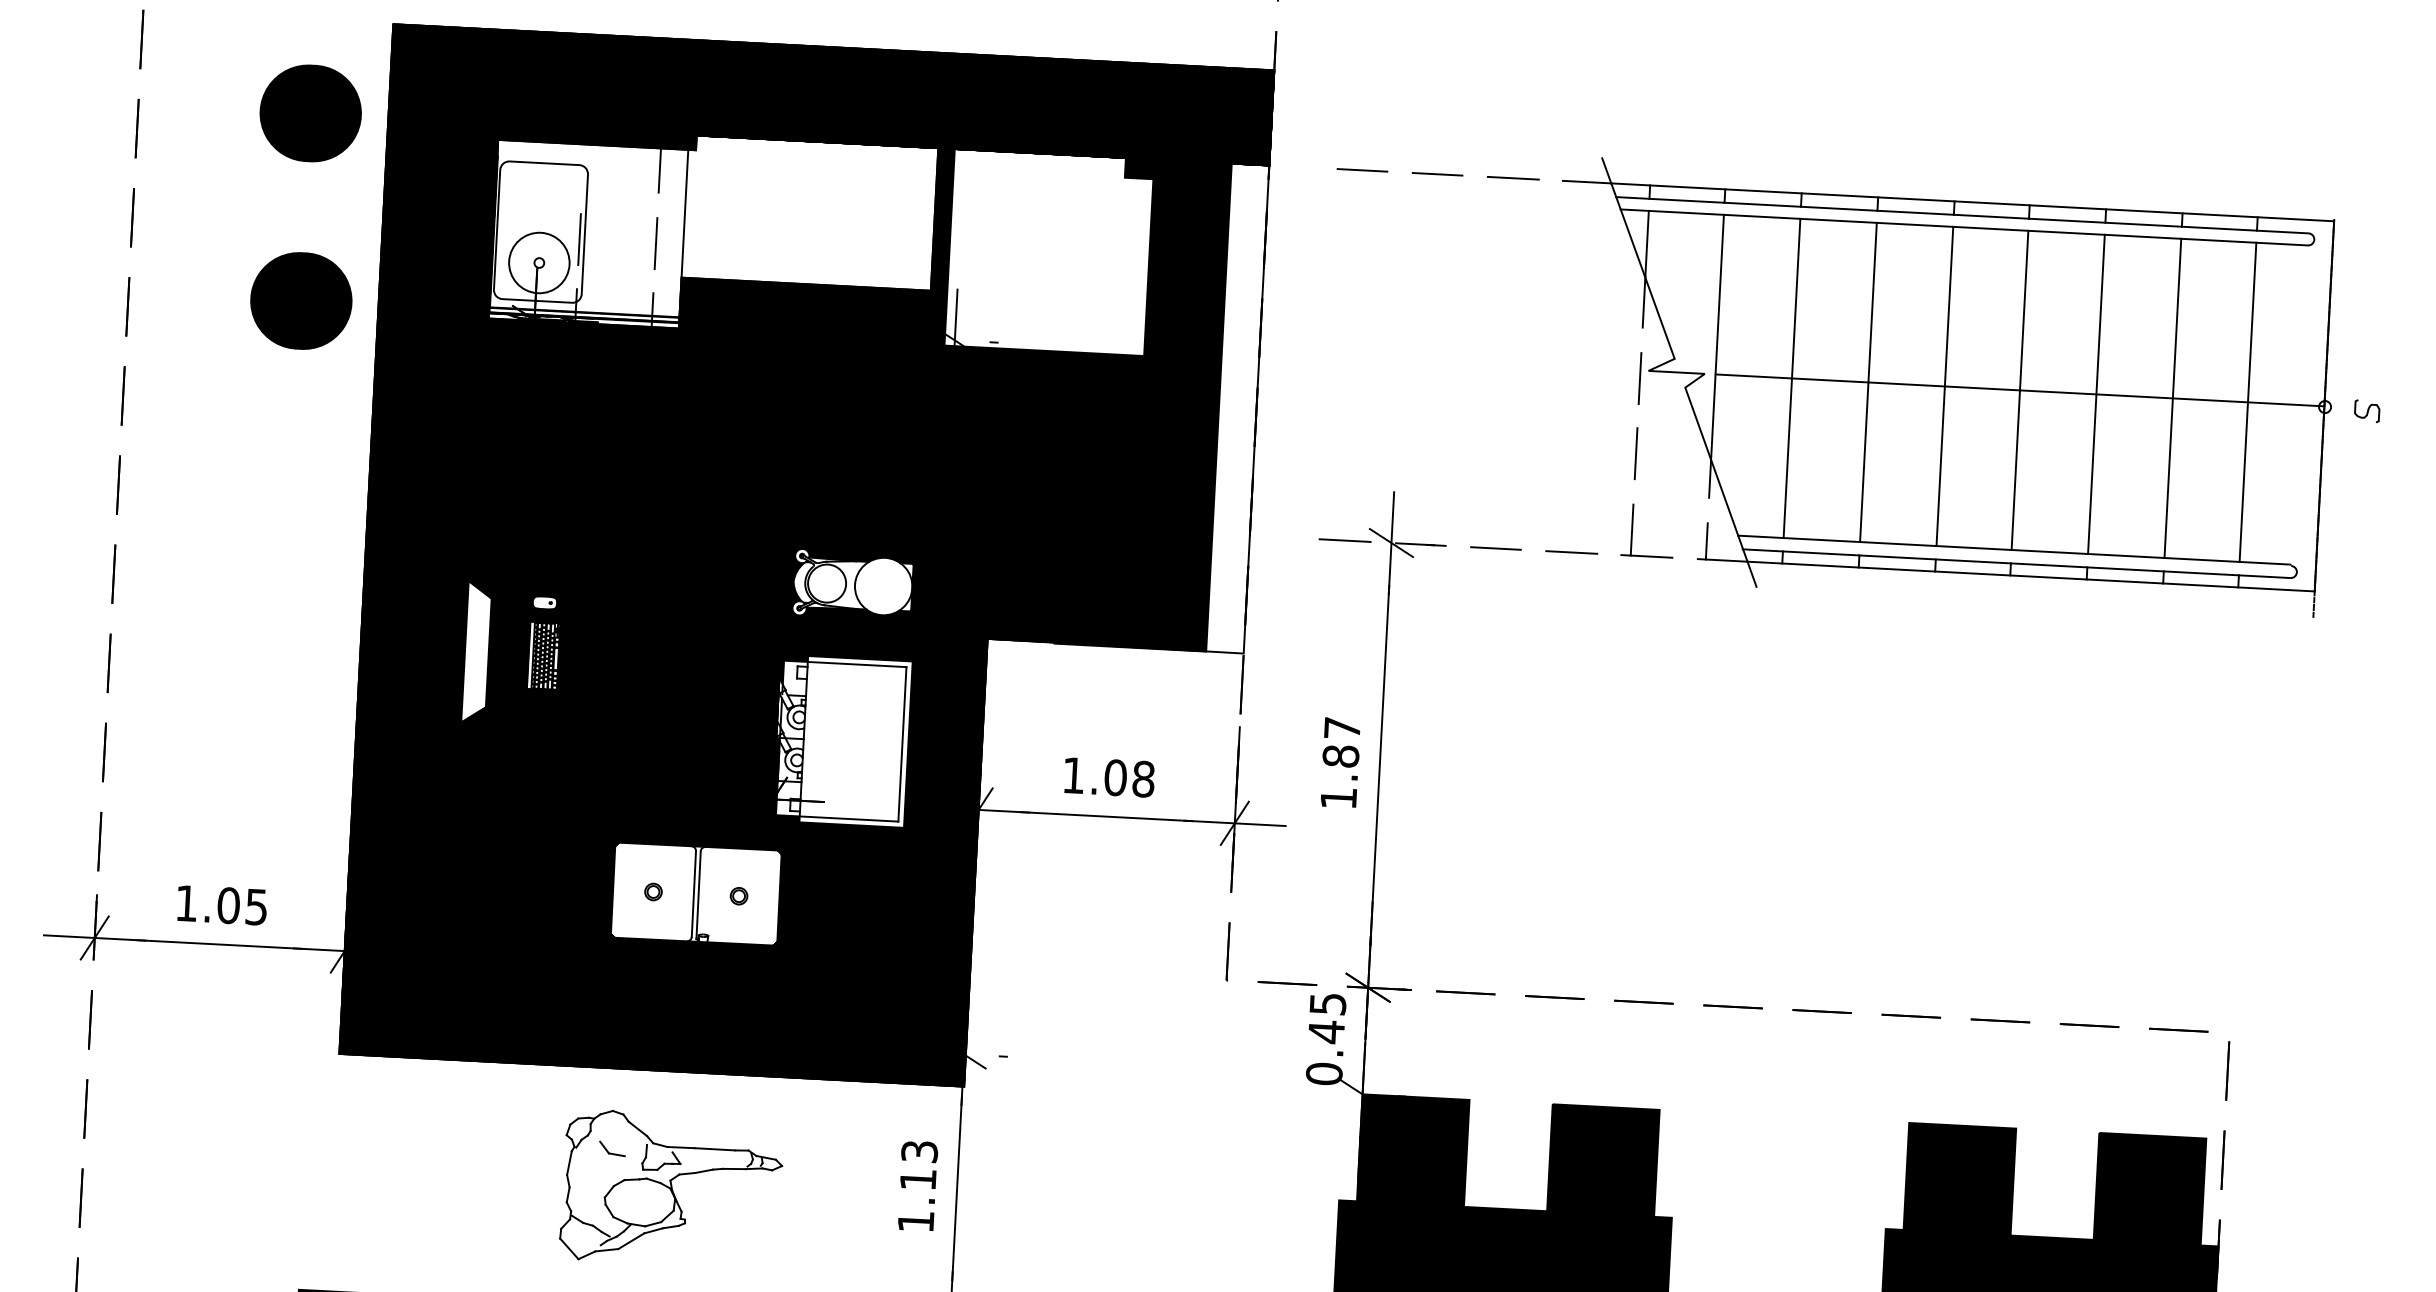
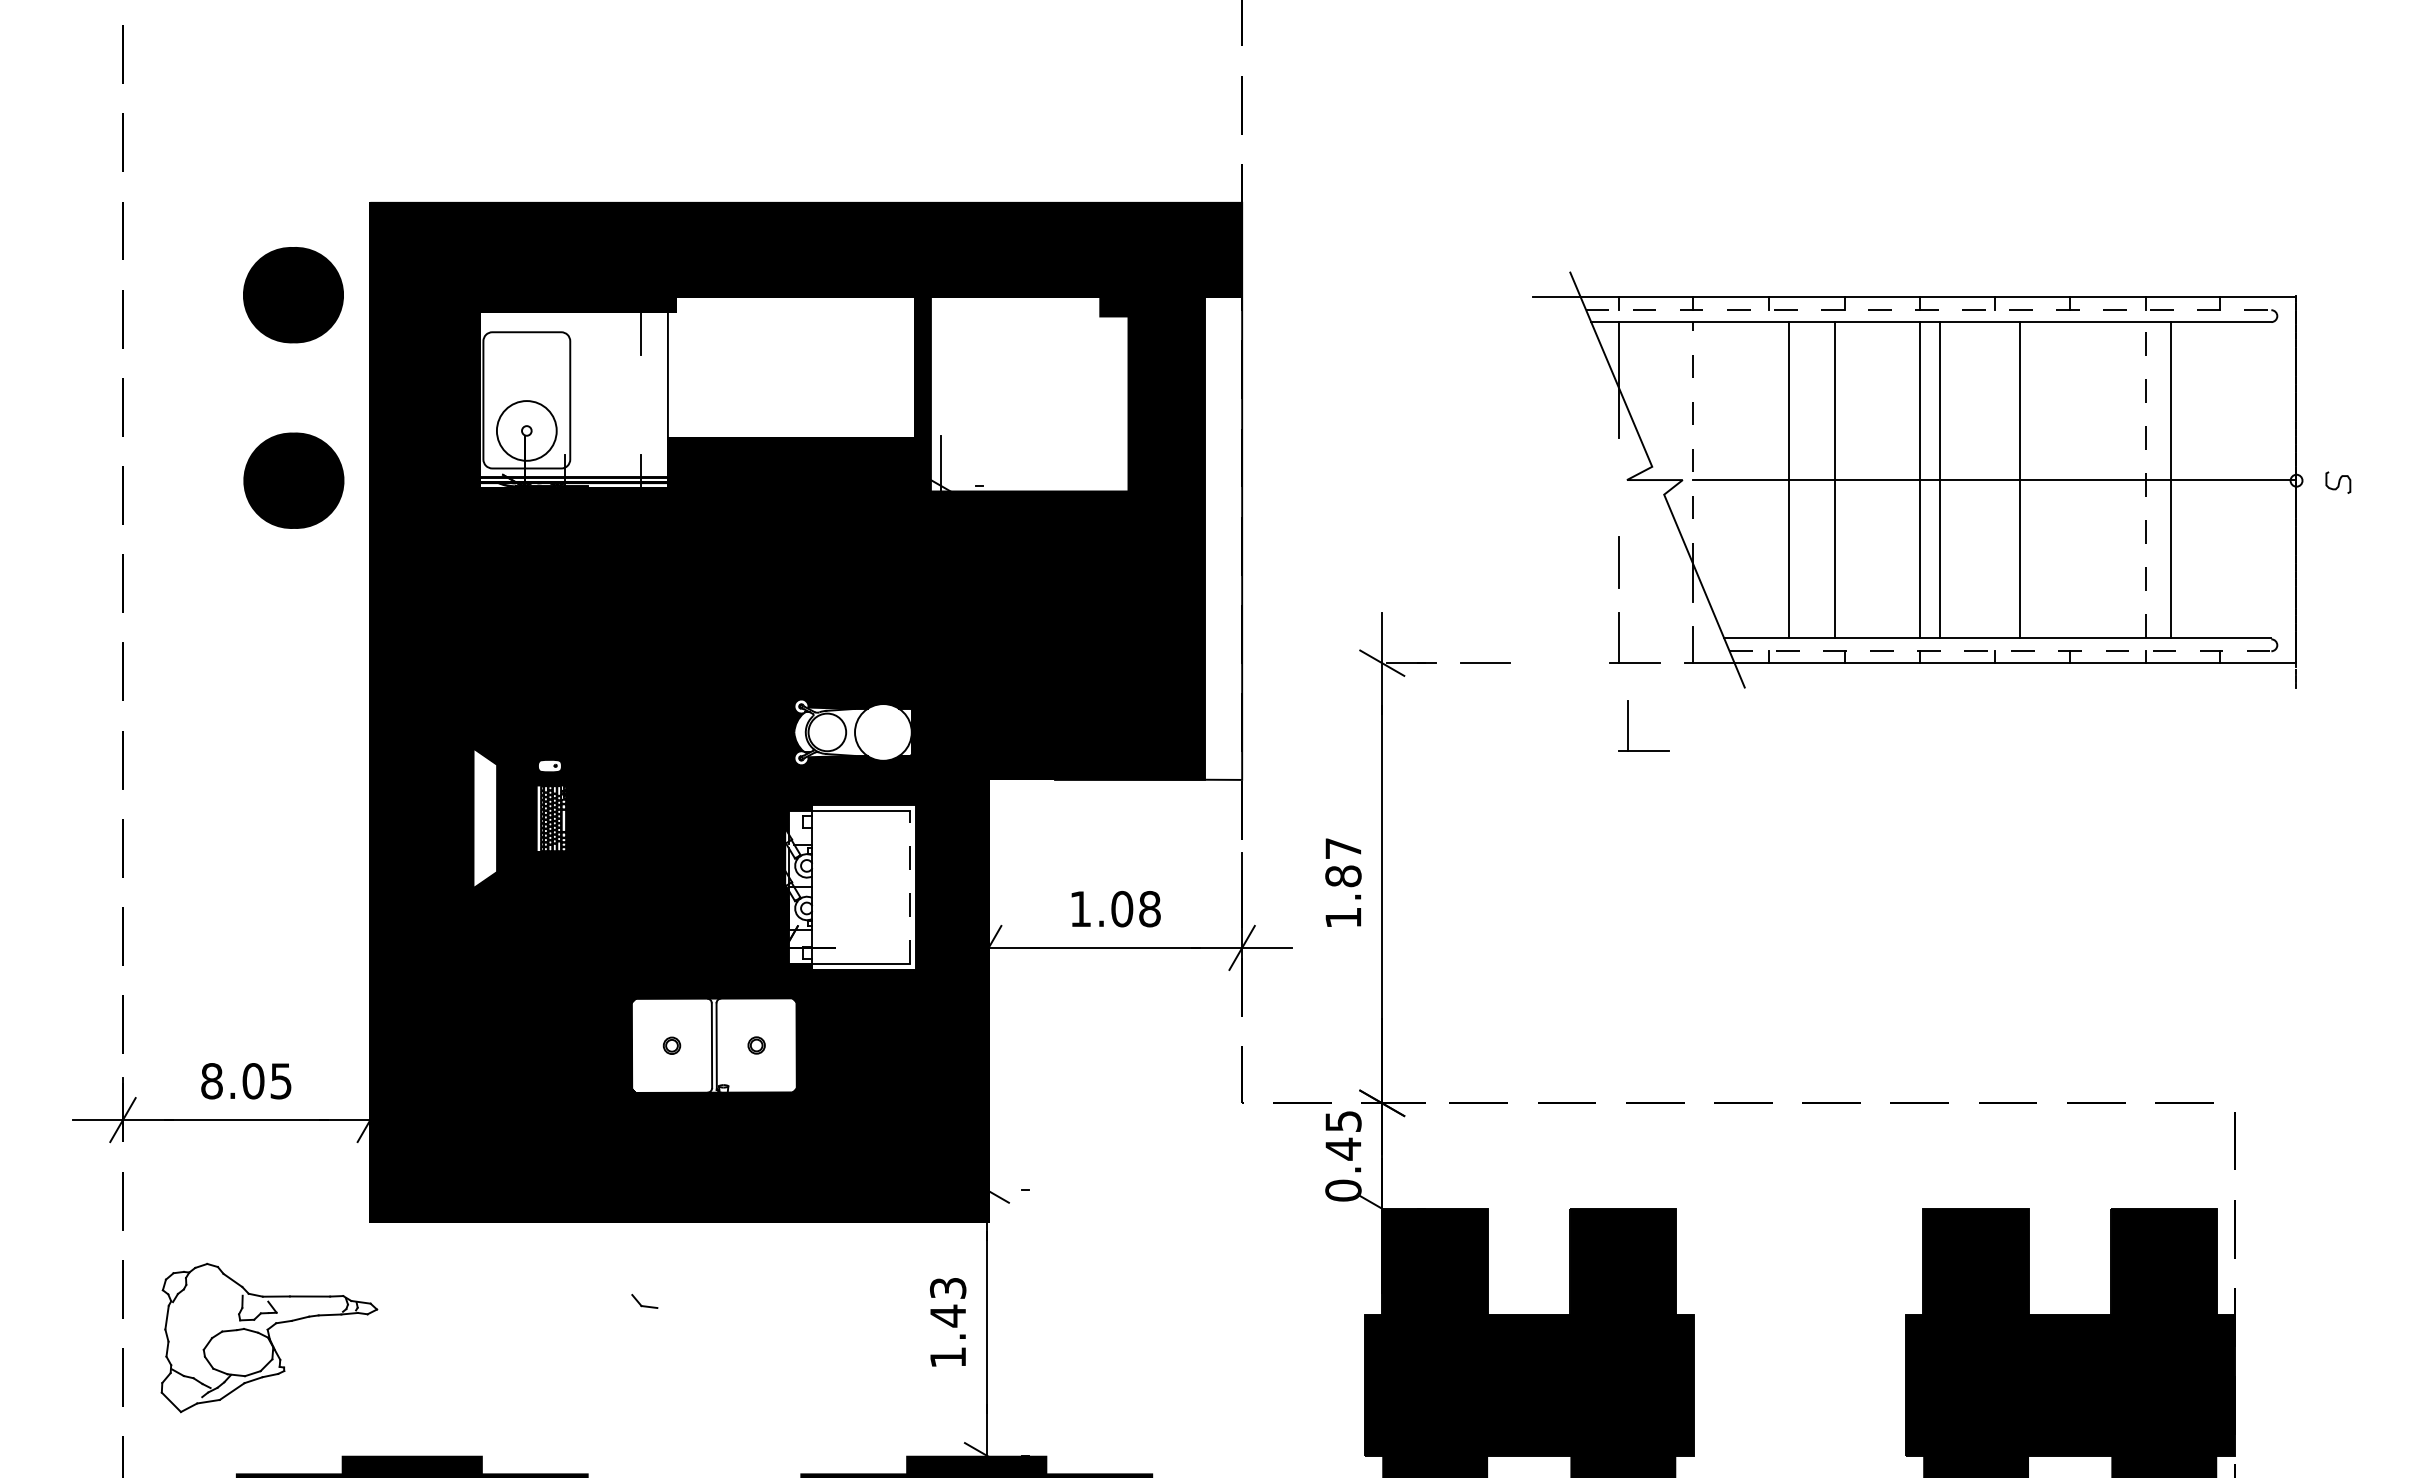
line: (1361, 169) -> (1333, 296), removed
line: (1437, 173) -> (1408, 296), removed
line: (1513, 177) -> (1483, 296), removed
line: (1962, 215) -> (1928, 310), solid -> dashed
line: (579, 239) -> (565, 405), removed
line: (655, 243) -> (640, 405), removed
line: (1717, 337) -> (1693, 443), solid -> dashed
line: (1640, 378) -> (1619, 487), removed
line: (1792, 378) -> (1835, 480), moved
line: (1868, 382) -> (1788, 480), moved
line: (2019, 390) -> (1939, 480), moved
line: (2096, 394) -> (2020, 480), moved
line: (2172, 398) -> (2145, 480), solid -> dashed
line: (2248, 402) -> (2171, 480), moved
line: (1345, 540) -> (1336, 663), removed
line: (1571, 552) -> (1560, 663), removed
line: (2015, 563) -> (1999, 651), solid -> dashed
part: (1637, 619) -> (1628, 725), added
line: (902, 743) -> (910, 886), solid -> dashed
text: (186, 903) -> (211, 1081), 1.05 -> 8.05
text: (917, 1179) -> (947, 1315), 1.13 -> 1.43
part: (671, 1188) -> (269, 1337), moved

